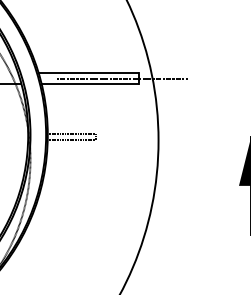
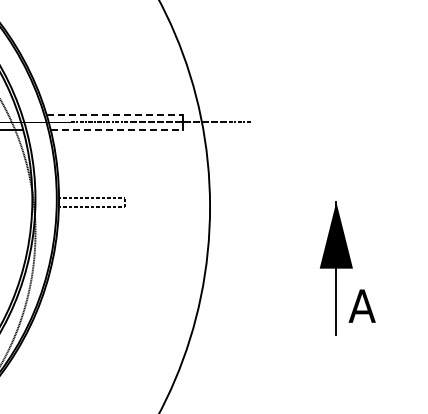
line: (89, 73) -> (115, 115), solid -> dashed
line: (90, 83) -> (117, 129), solid -> dashed

